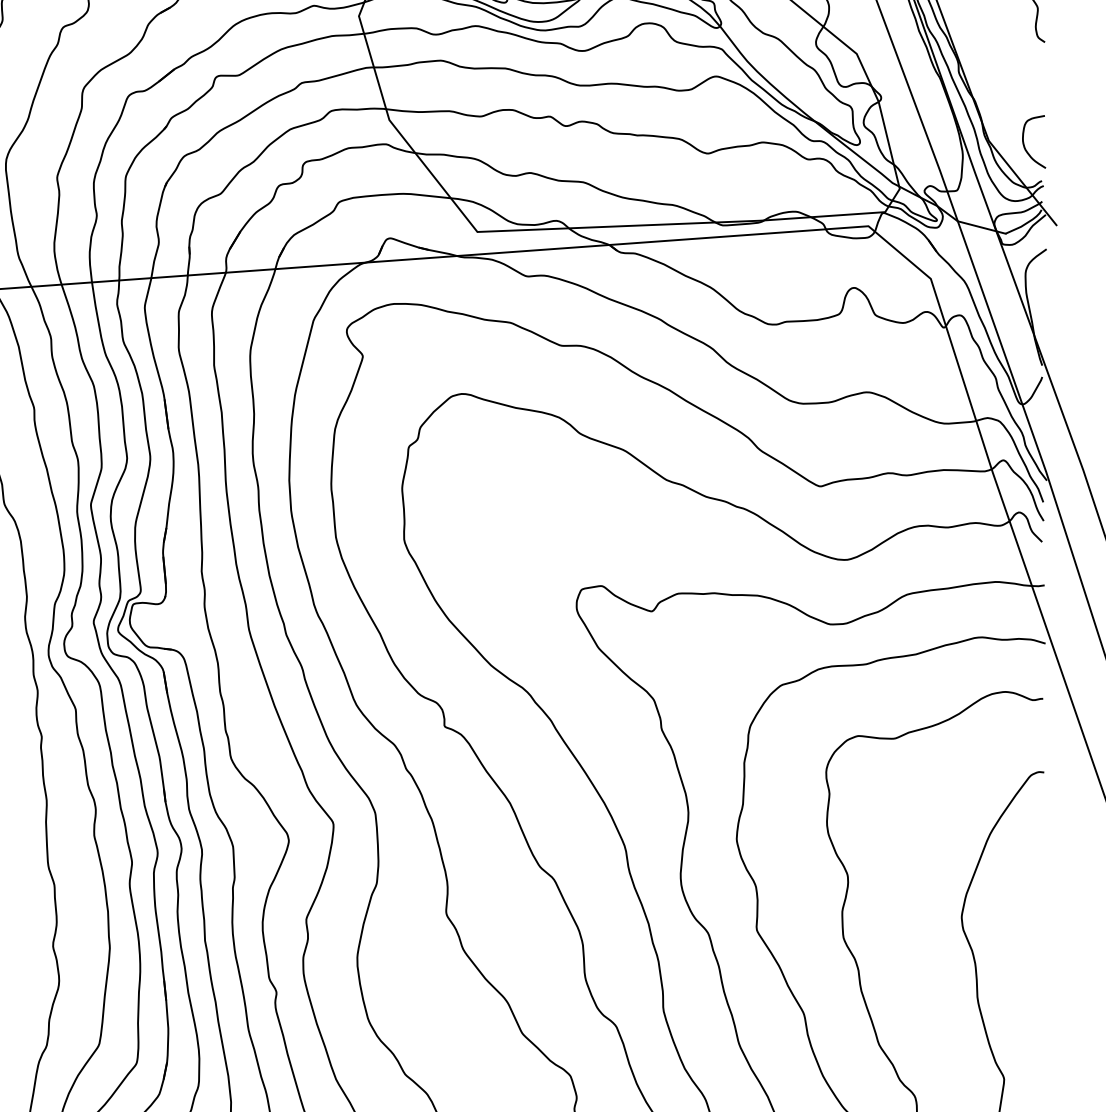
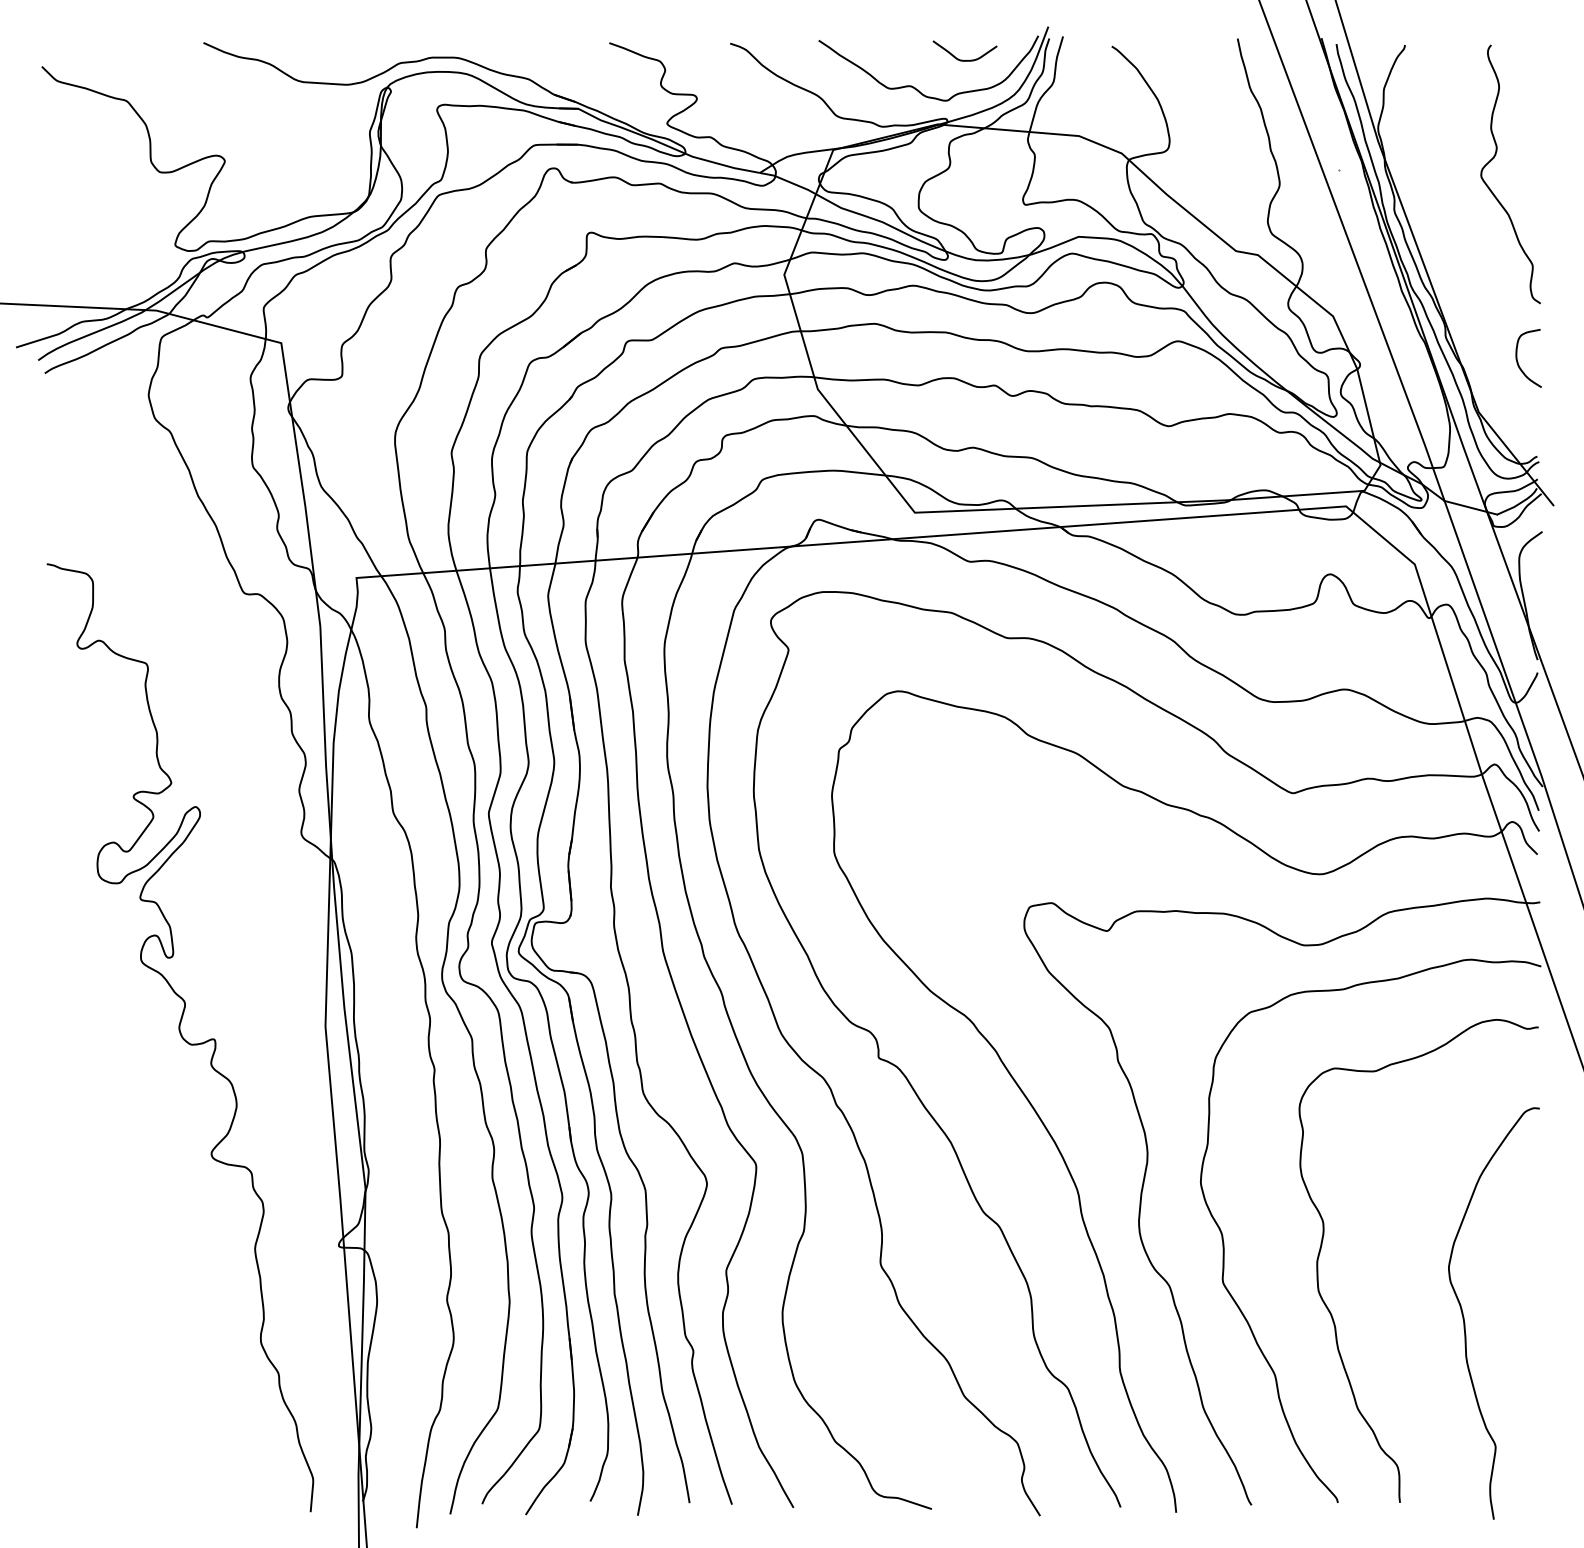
curve: (1024, 144) -> (1518, 361), moved

